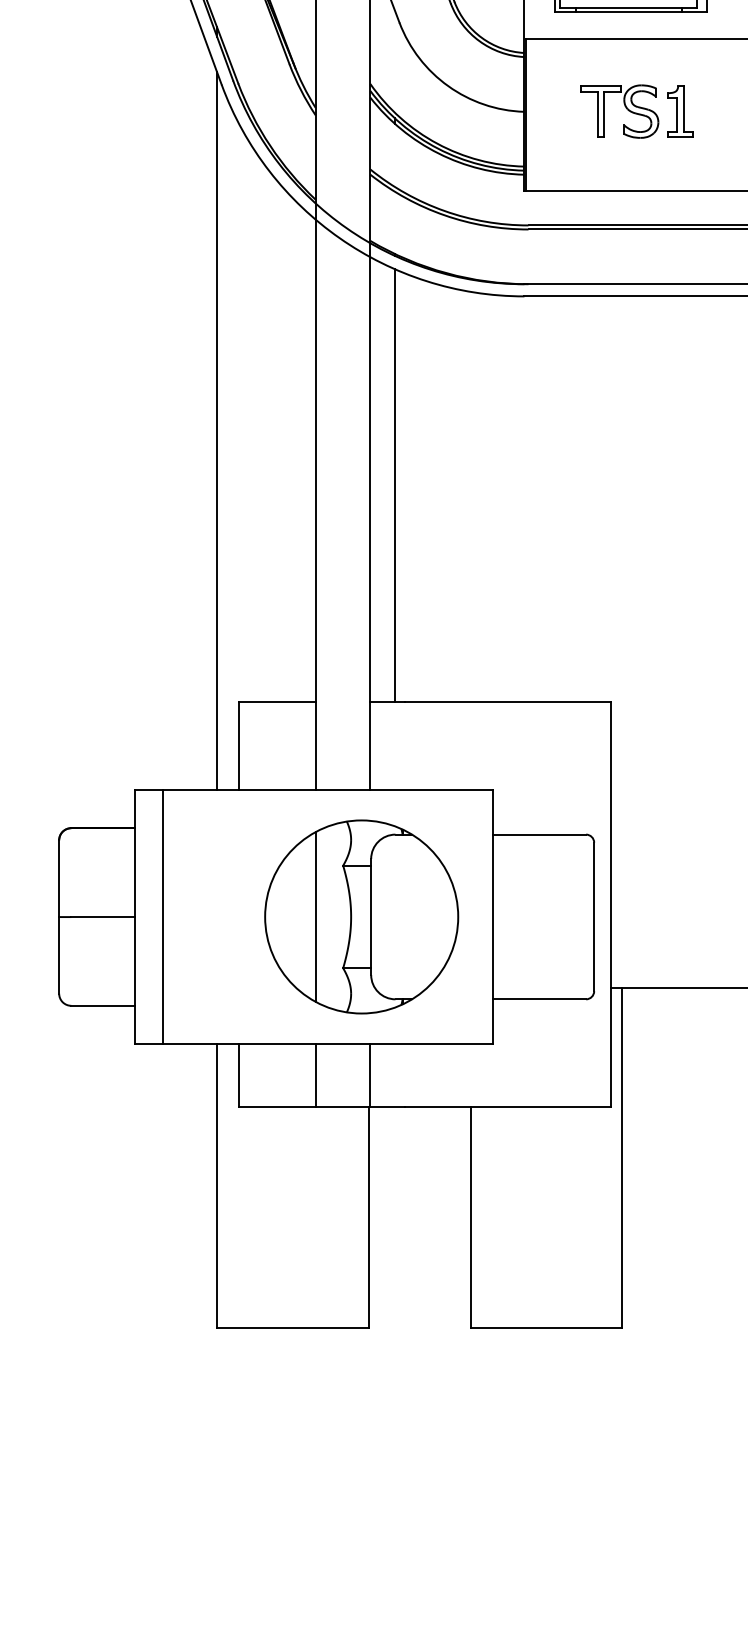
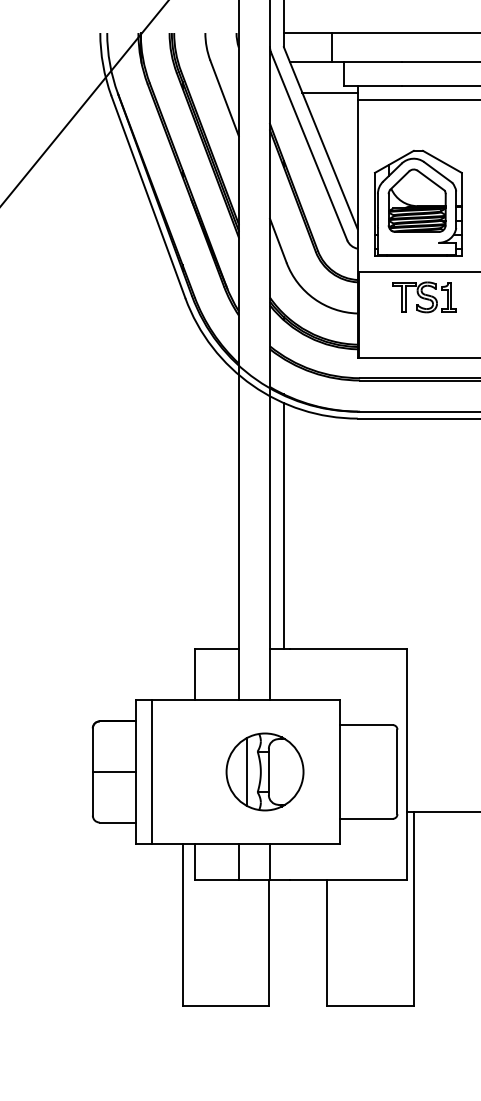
part: (636, 111) -> (424, 297), moved
line: (216, 429) -> (182, 494), removed
part: (360, 916) -> (264, 771), size x0.7

